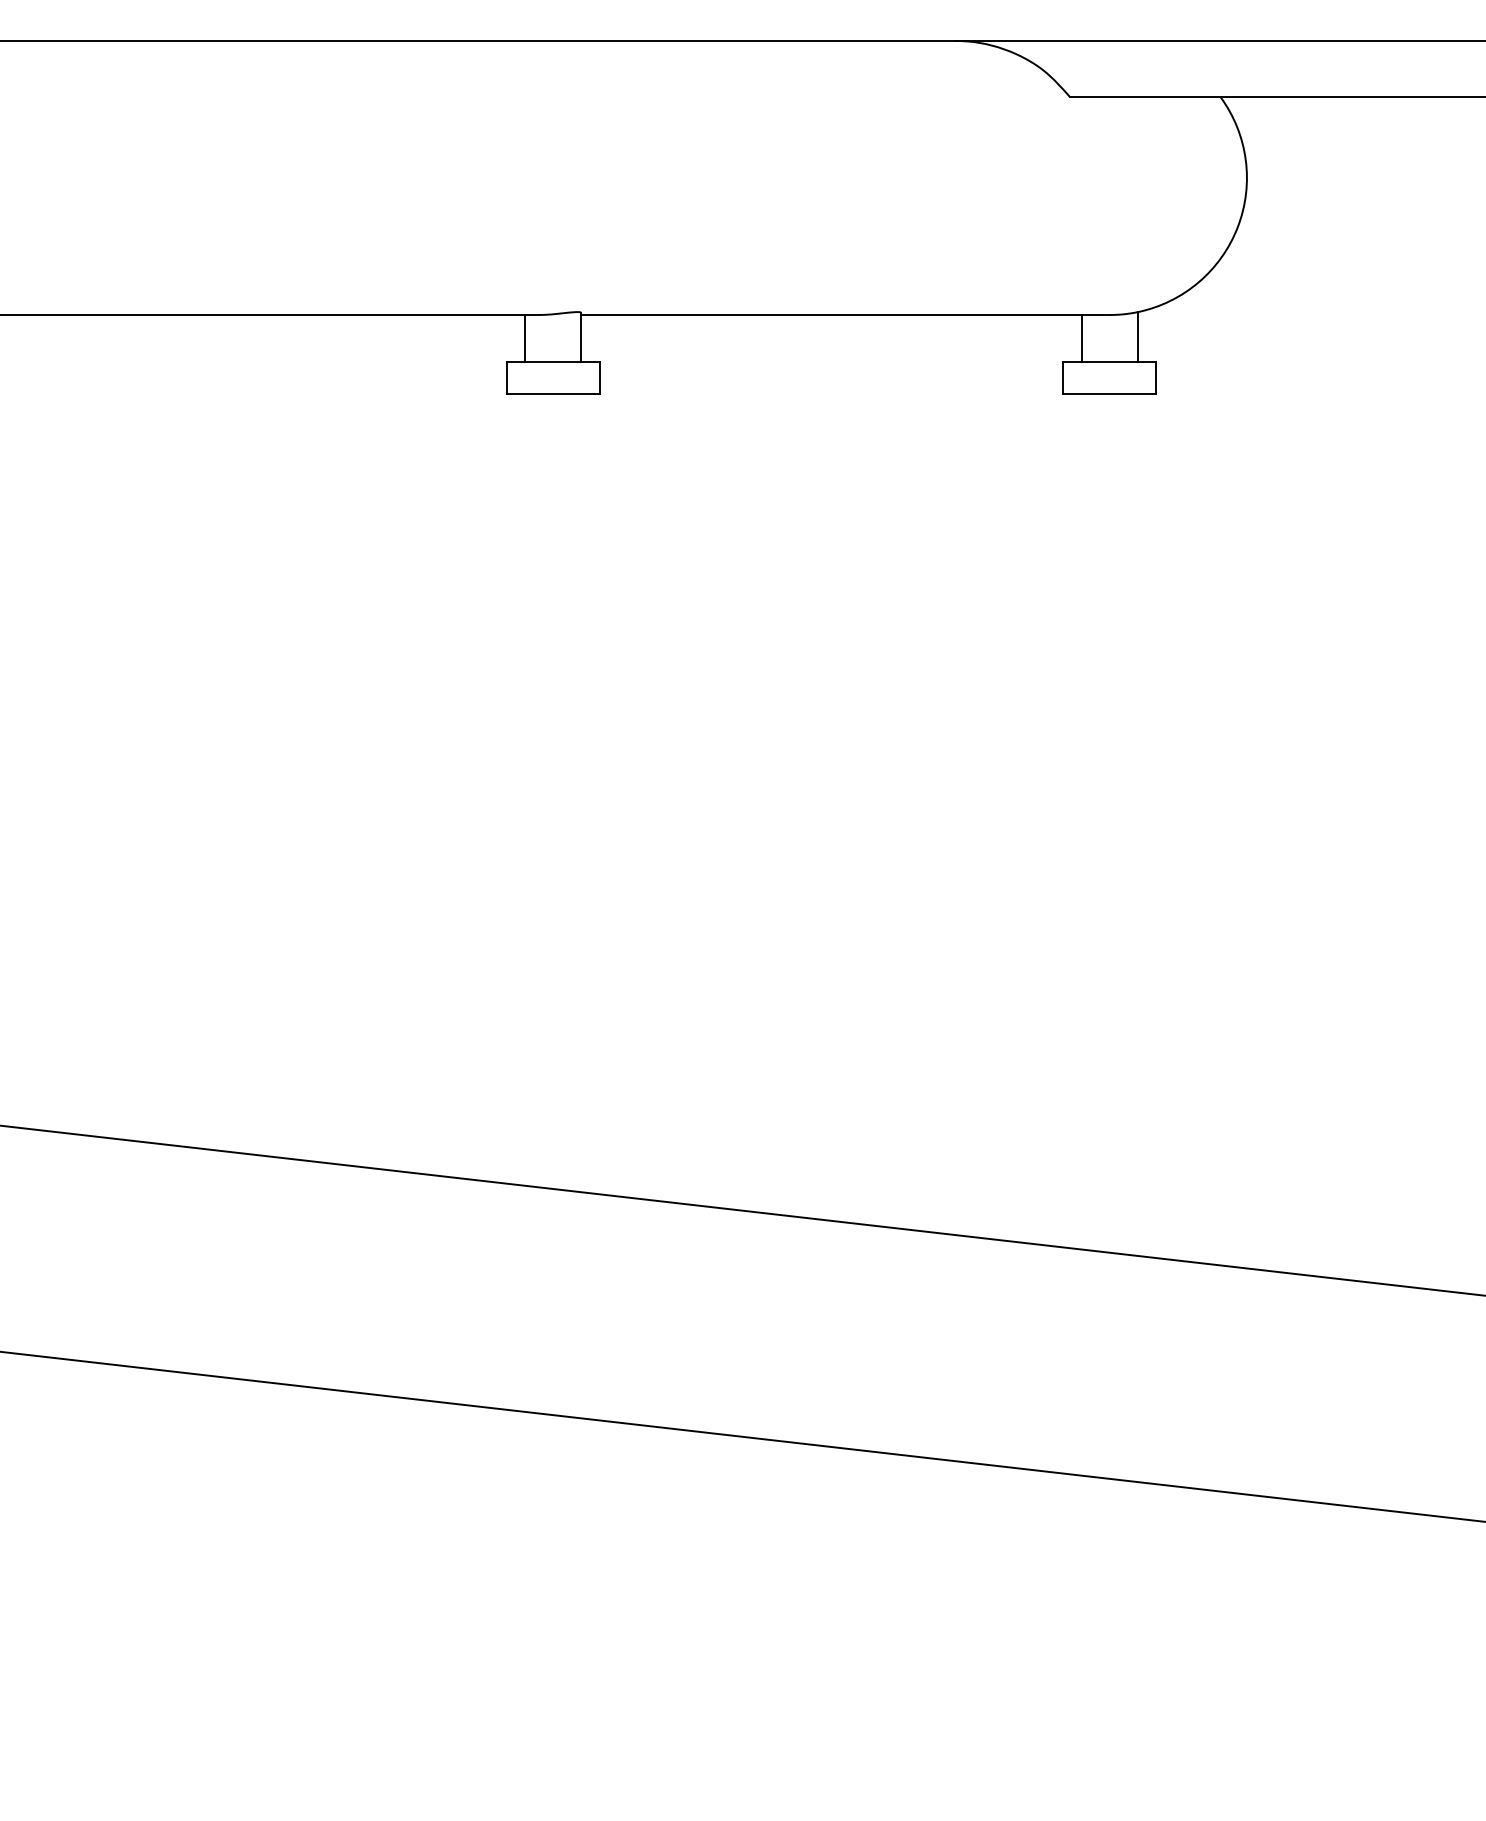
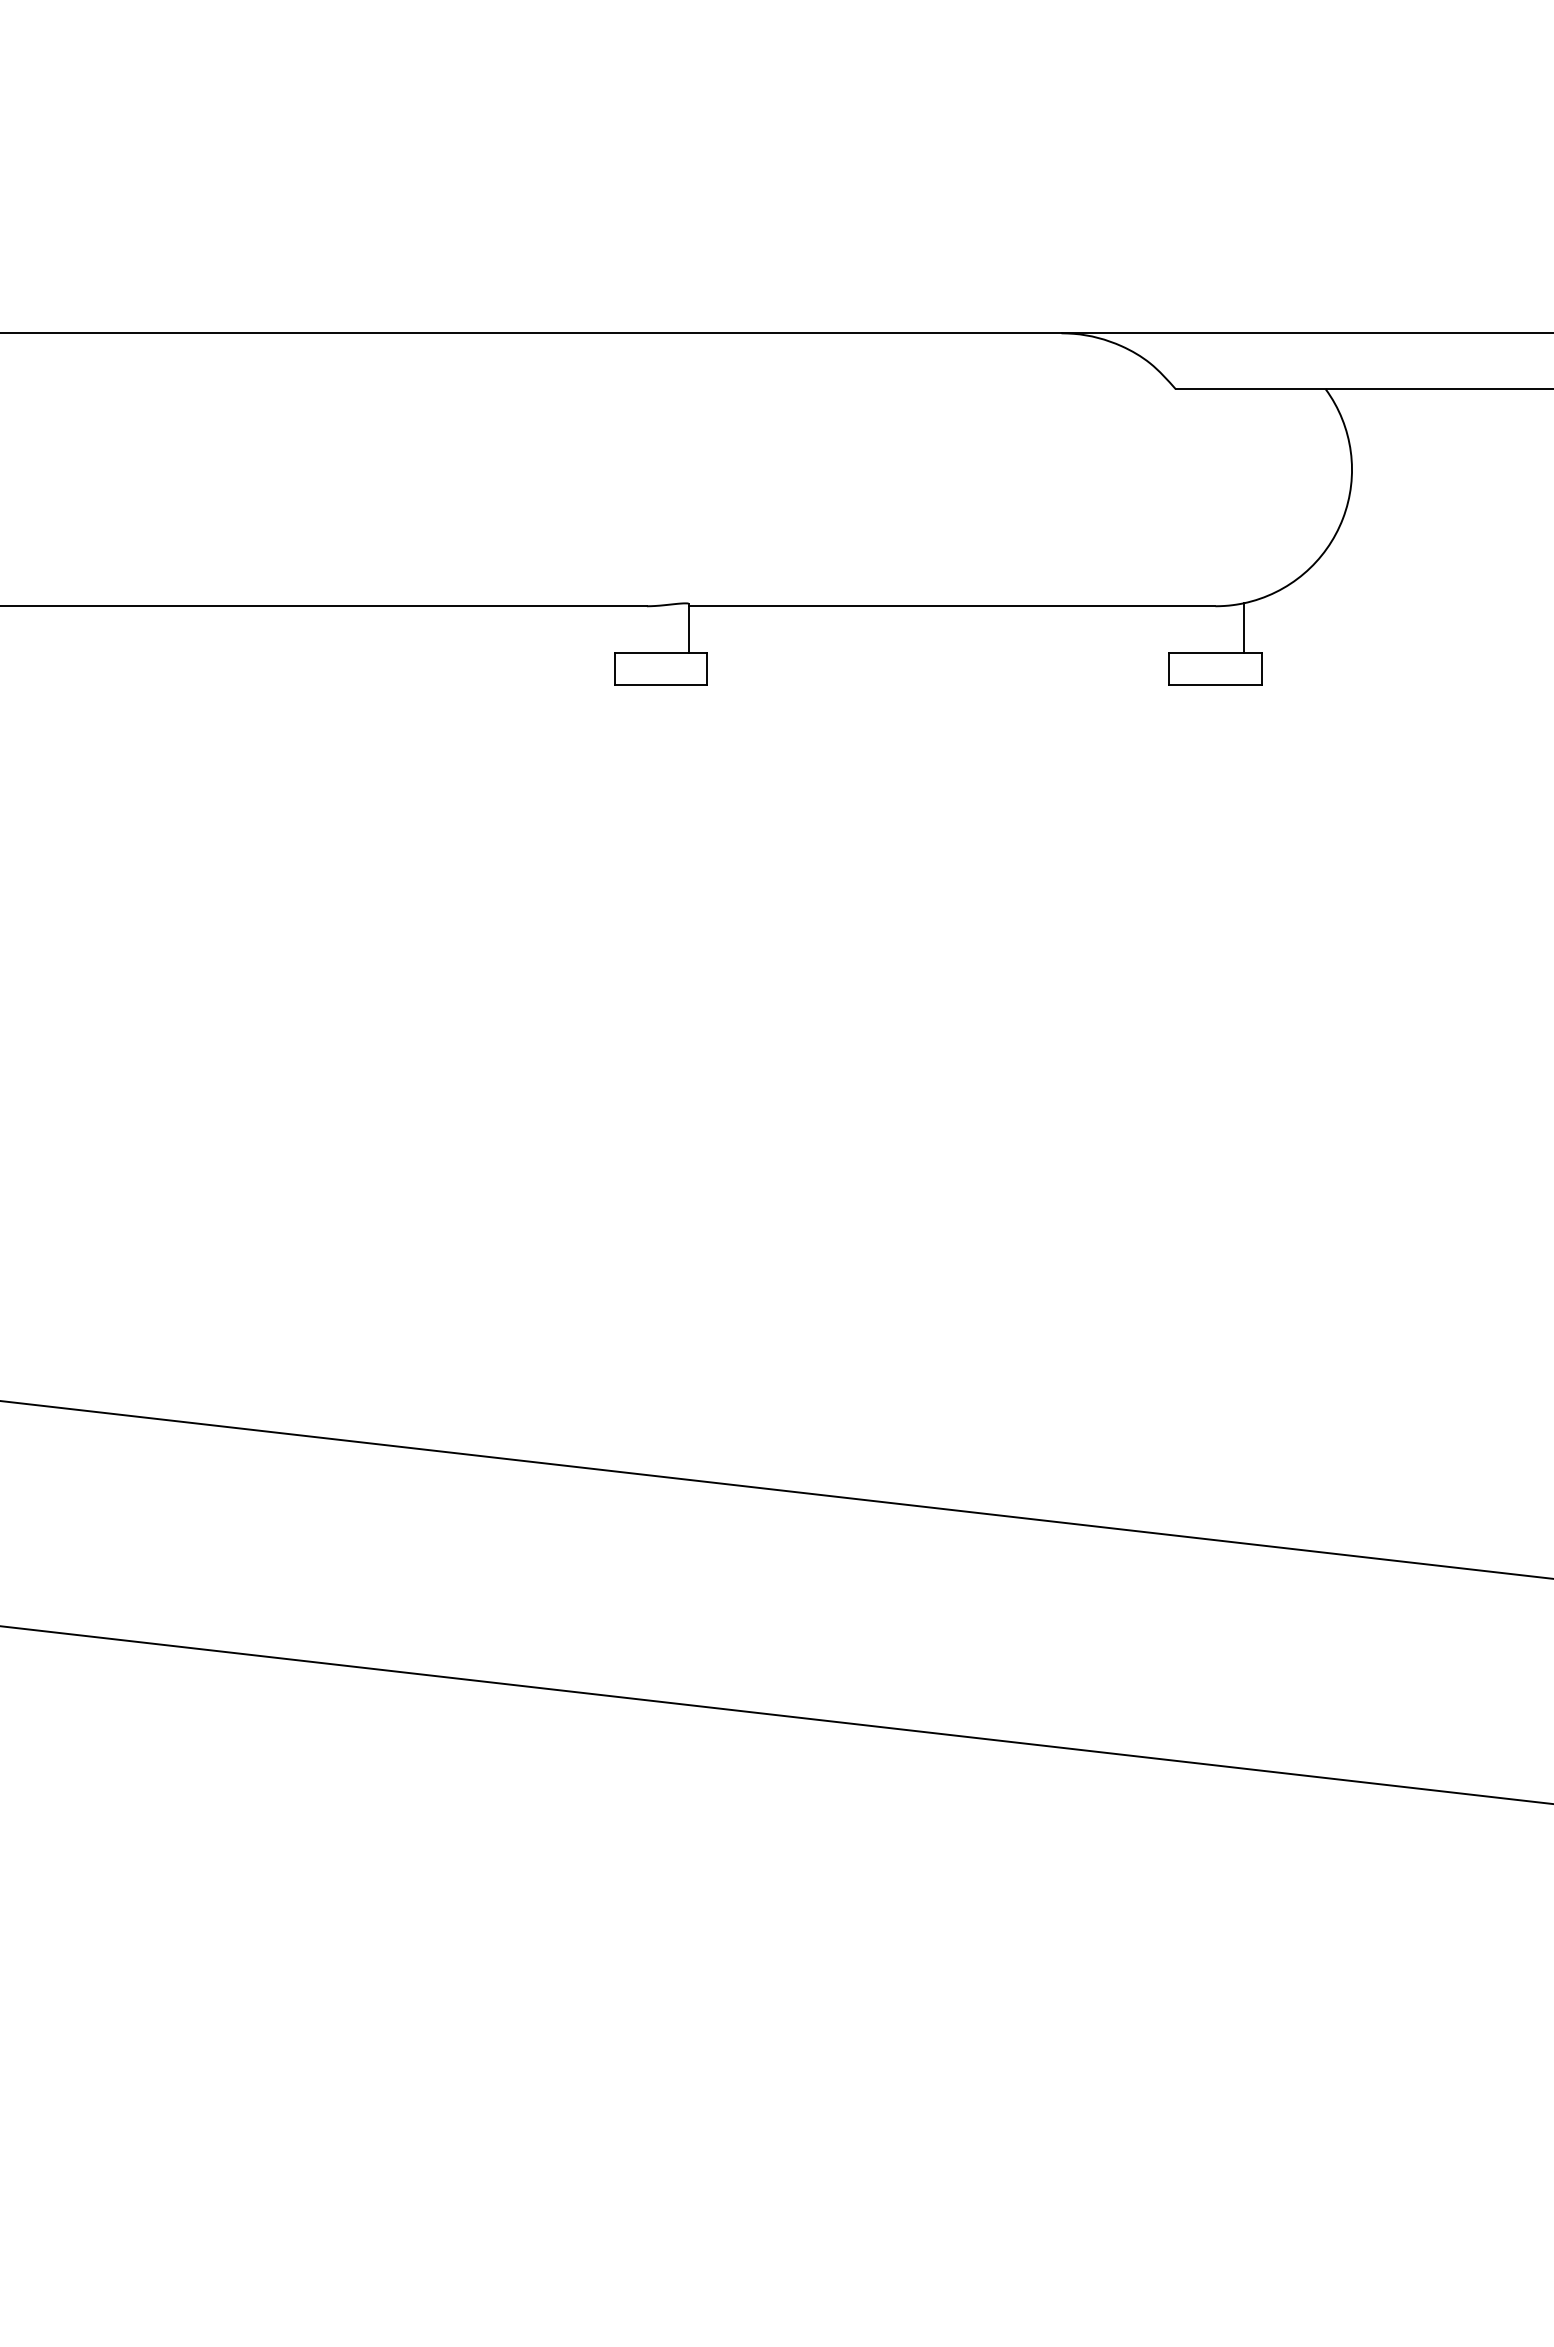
line: (525, 338) -> (633, 629), removed
line: (1081, 338) -> (1187, 629), removed

